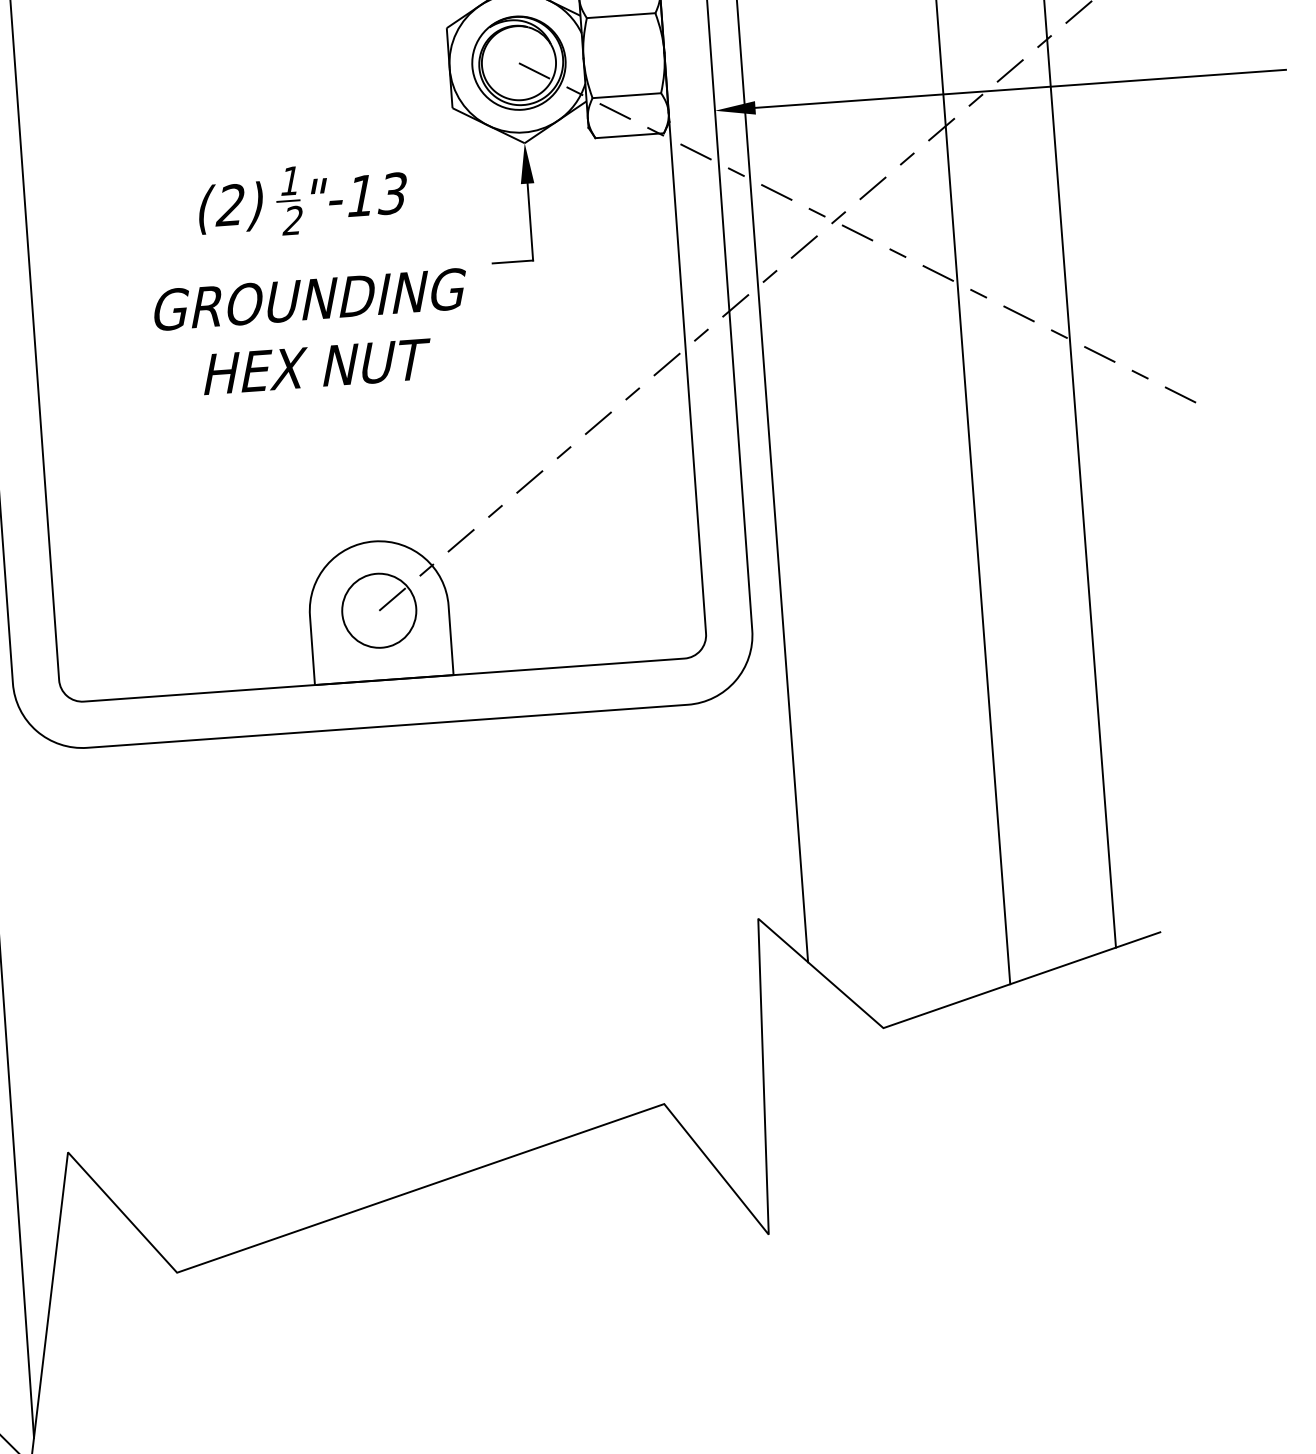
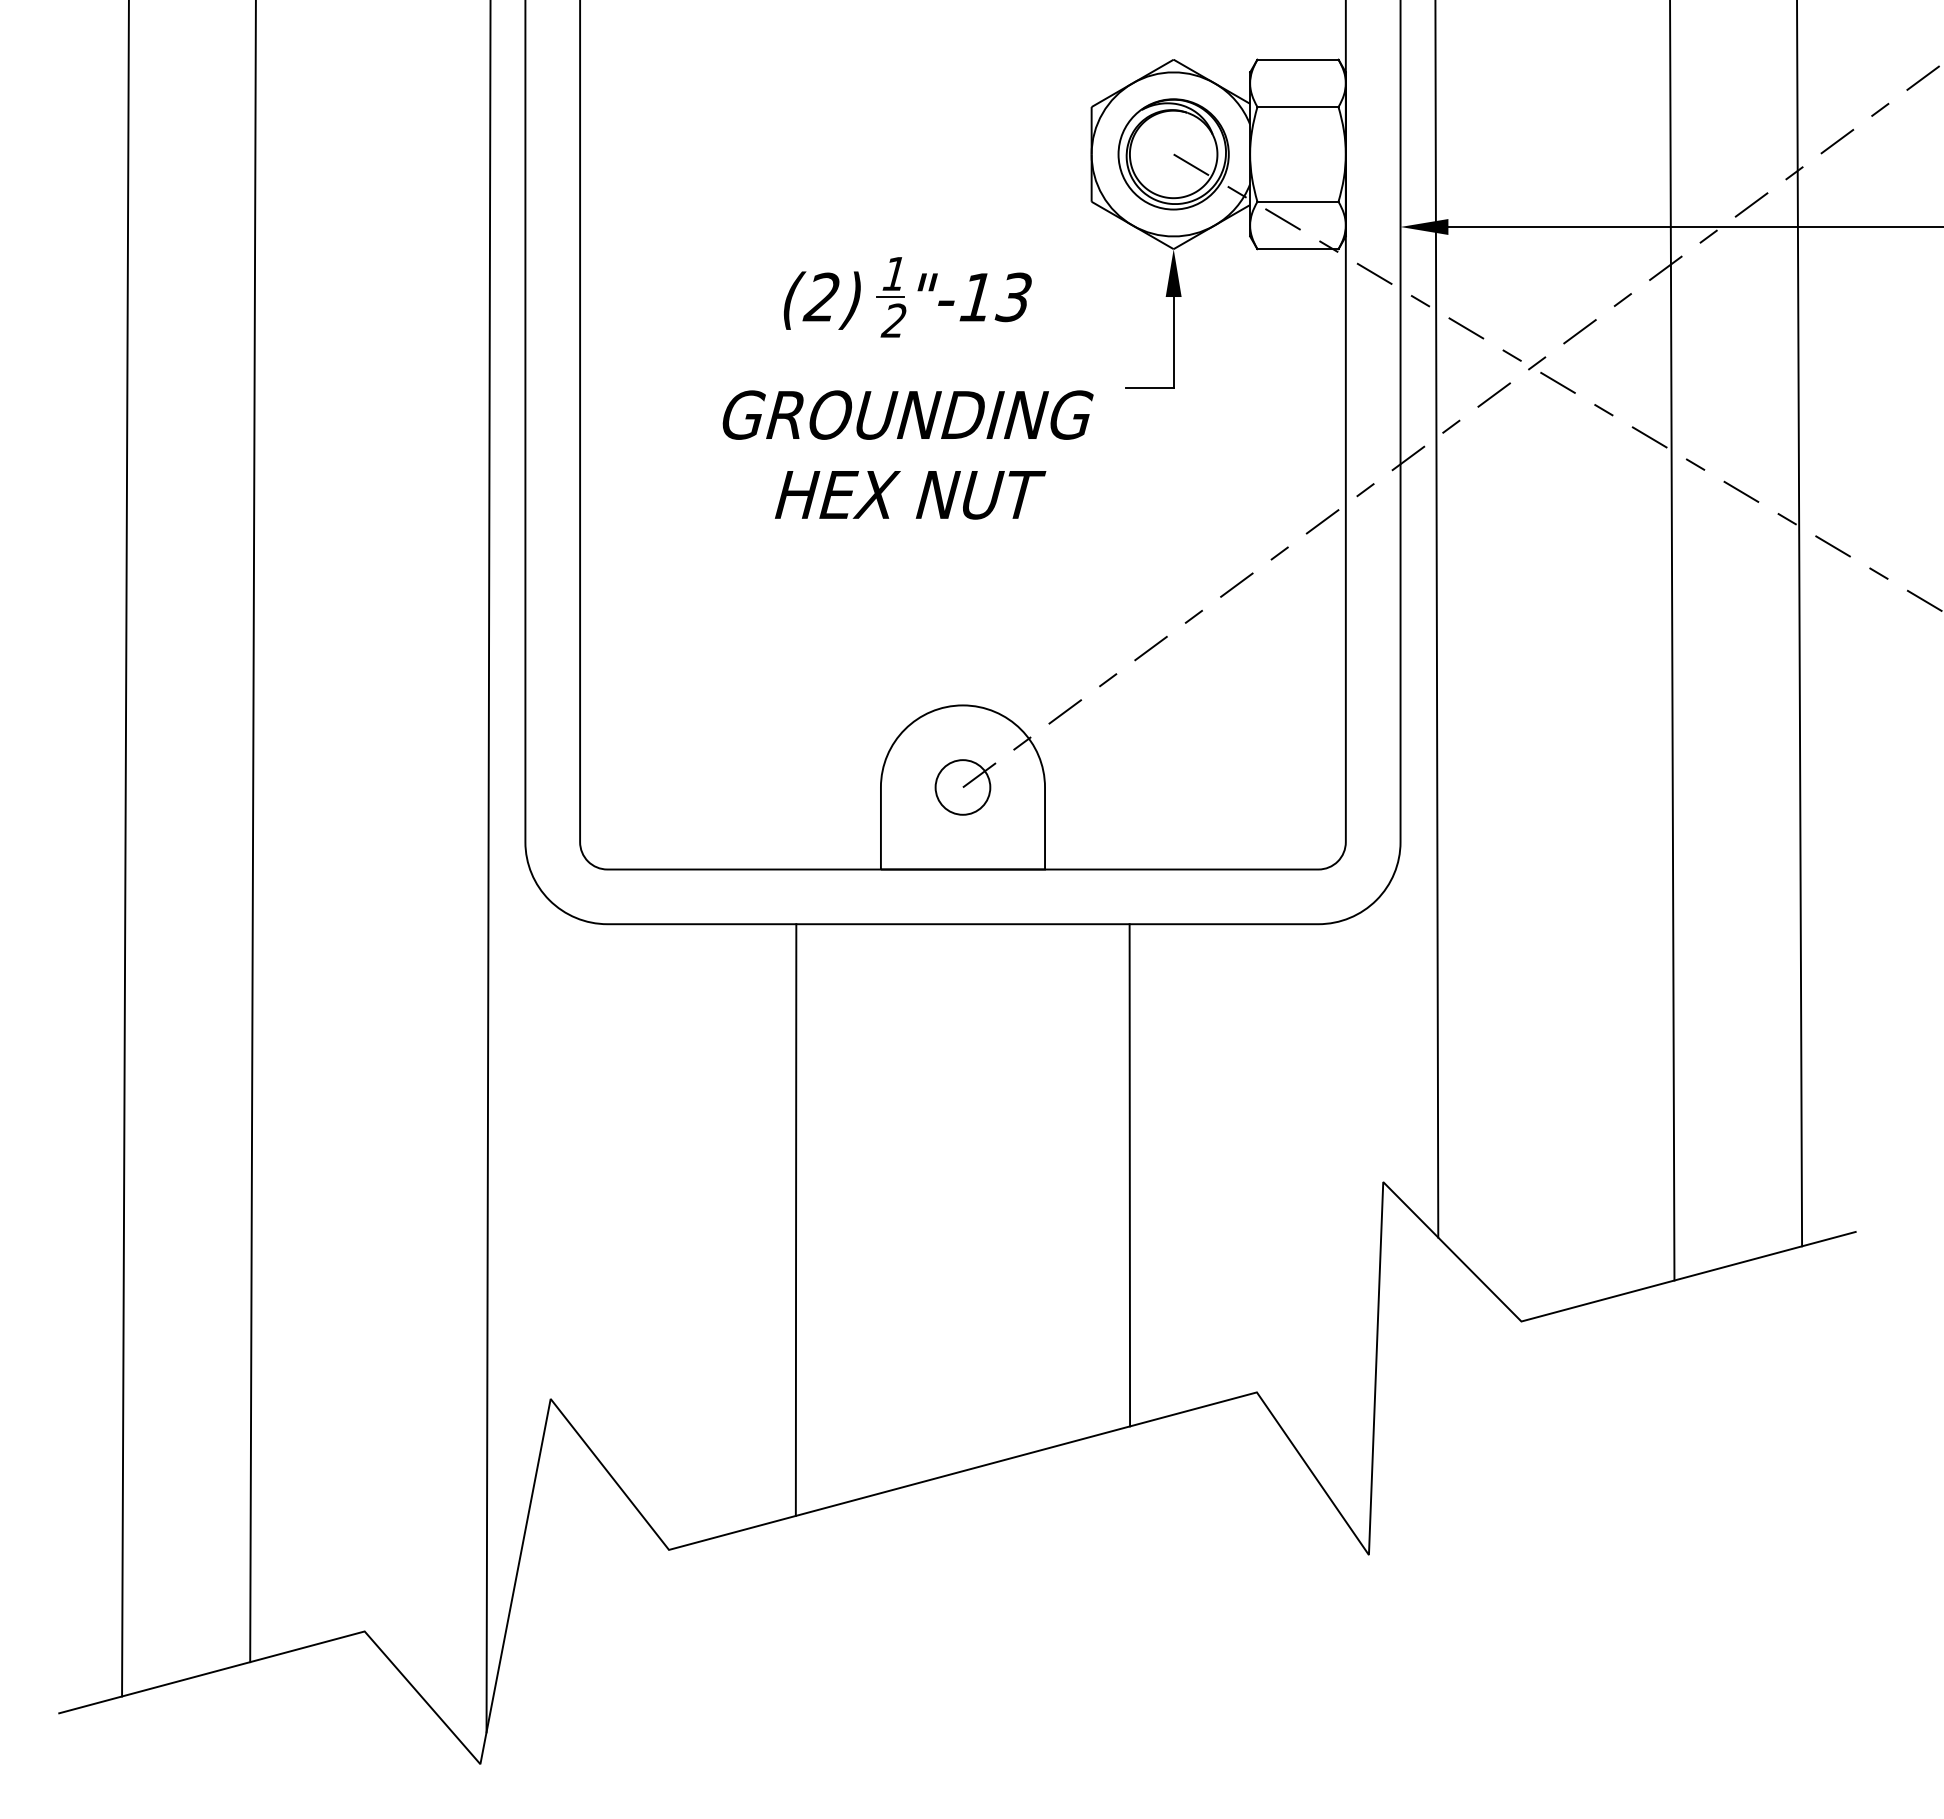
circle: (378, 610) -> (962, 787), size x0.62
line: (543, 928) -> (1129, 1175), added
line: (263, 985) -> (795, 1219), added

